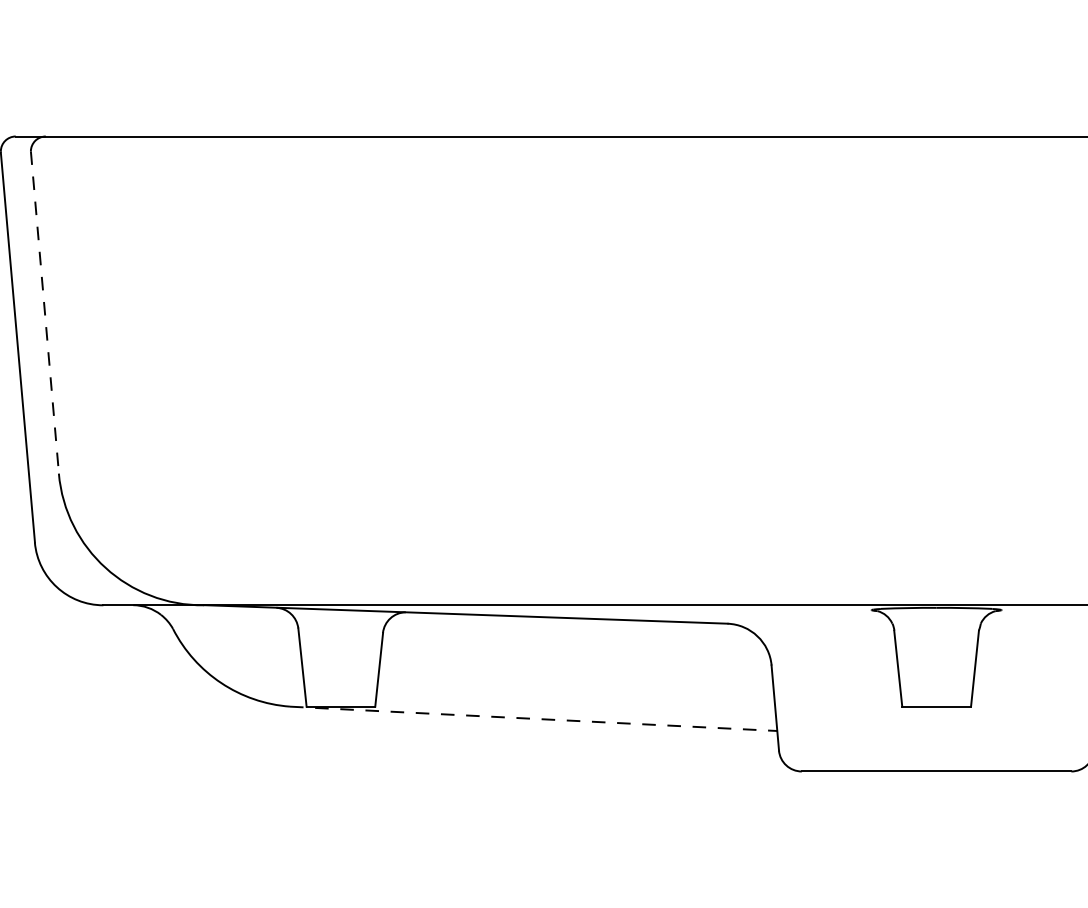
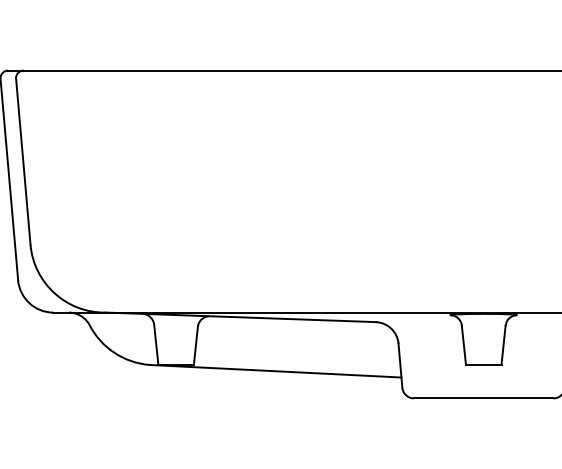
line: (45, 312) -> (23, 161), dashed -> solid
line: (533, 719) -> (275, 371), dashed -> solid

